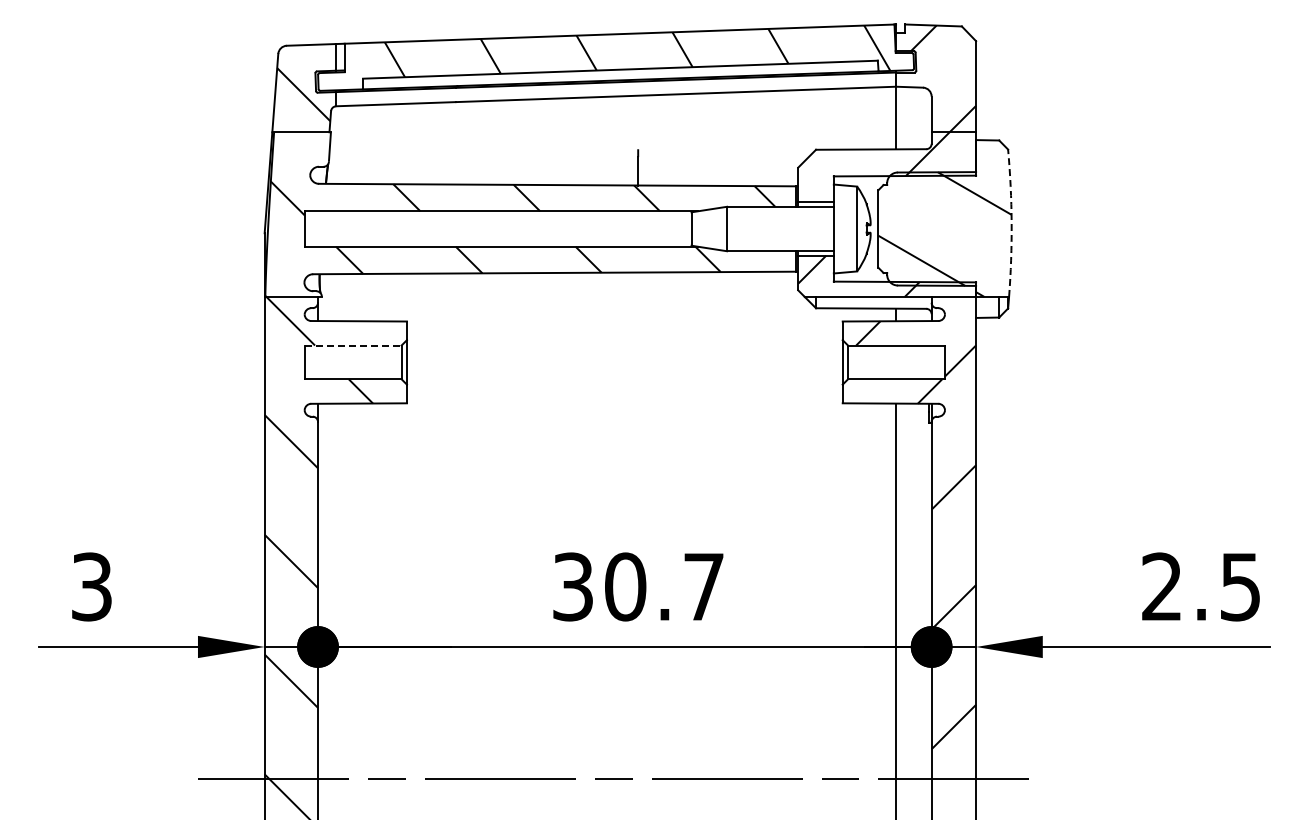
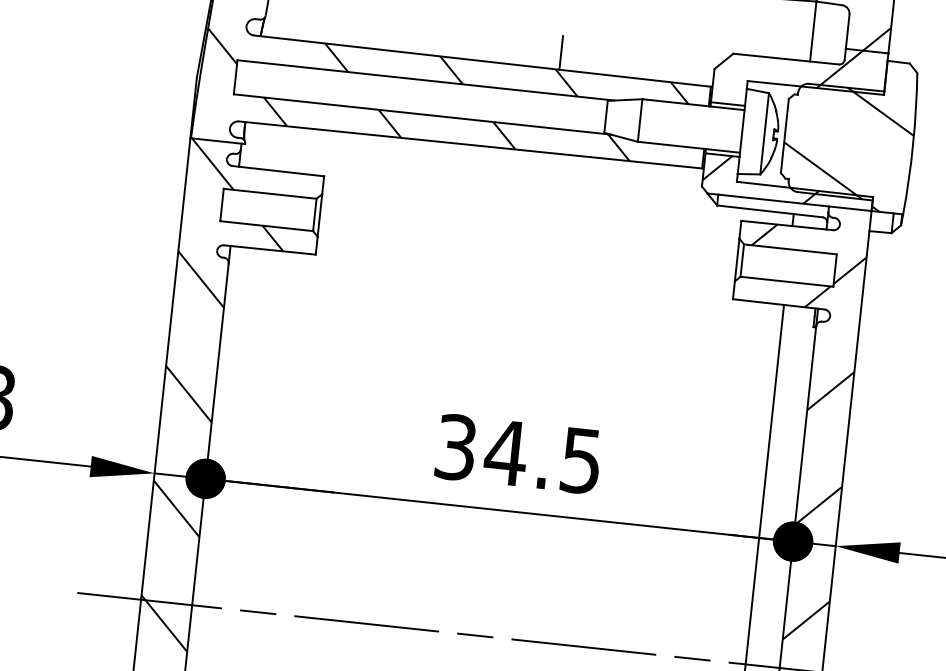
arc: (1011, 223) -> (912, 144), dashed -> solid
line: (353, 345) -> (270, 193), dashed -> solid
text: (663, 586) -> (542, 456), 30.7 -> 34.5

